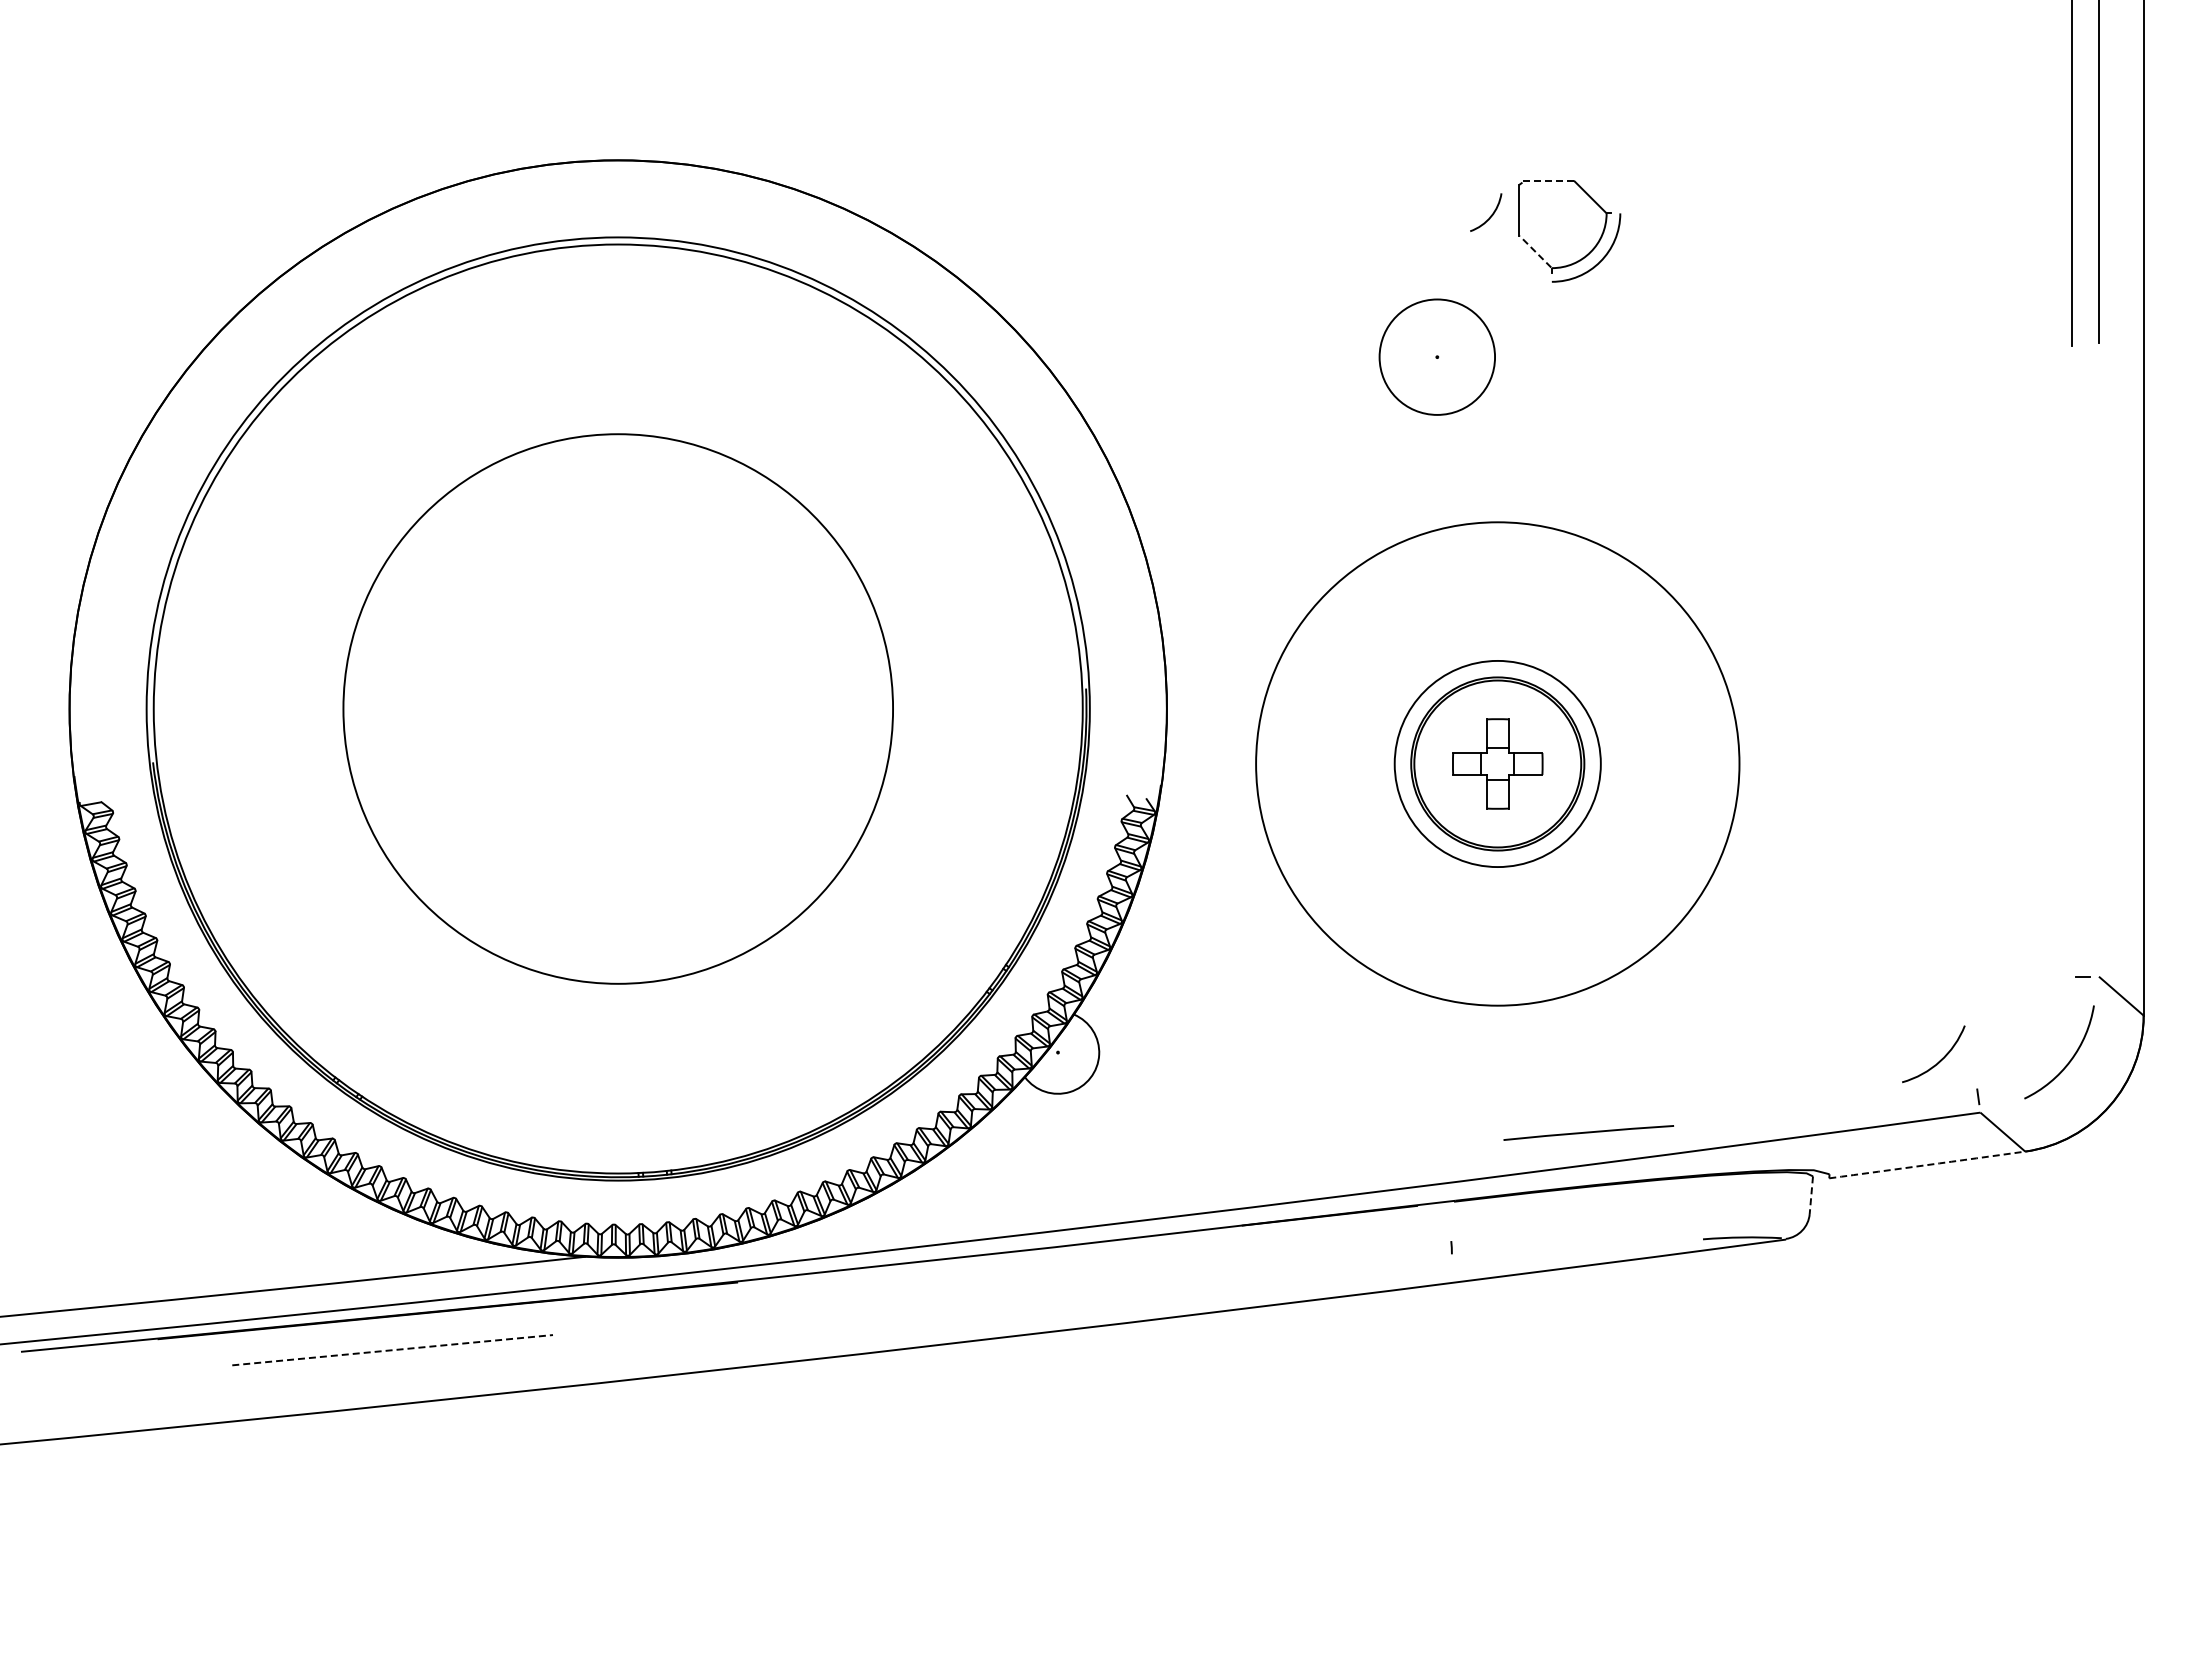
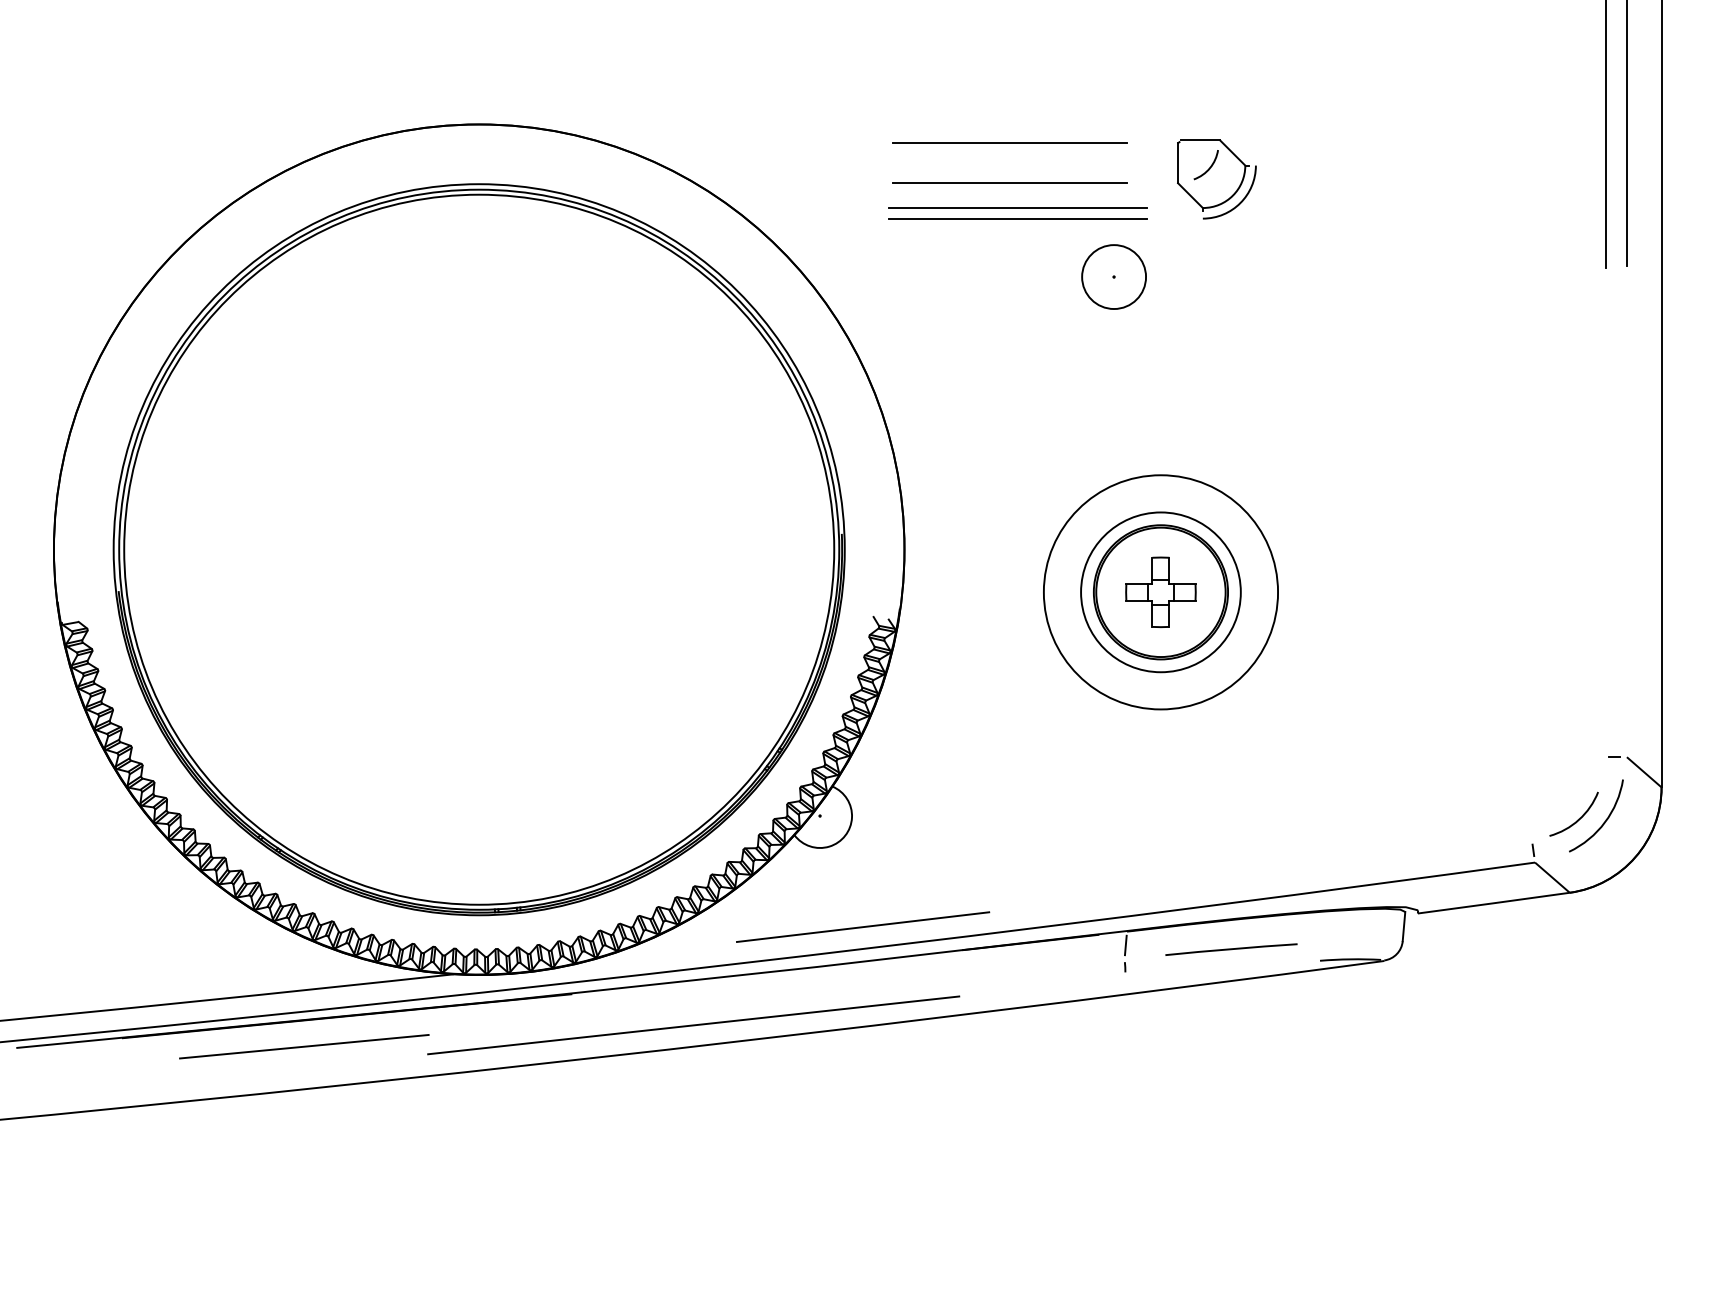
line: (1549, 180) -> (1201, 140), dashed -> solid
line: (1303, 184) -> (1010, 143), added
arc: (1490, 215) -> (1209, 167), moved
line: (1303, 235) -> (1010, 182), added
line: (1535, 251) -> (1190, 195), dashed -> solid
line: (1313, 267) -> (1018, 207), added
line: (1313, 281) -> (1018, 218), added
circle: (1437, 356) -> (1114, 276), size x0.71
circle: (618, 709) -> (479, 550), size x1.67
circle: (1497, 763) -> (1160, 591), size x0.62
arc: (1939, 1060) -> (1578, 819), moved
line: (1588, 1132) -> (1231, 949), moved
arc: (1927, 1165) -> (1494, 903), dashed -> solid
line: (1113, 1195) -> (863, 926), added
line: (1811, 1195) -> (1404, 926), dashed -> solid
line: (1452, 1219) -> (1125, 945), added
line: (894, 1322) -> (693, 1025), added
line: (393, 1350) -> (305, 1046), dashed -> solid

